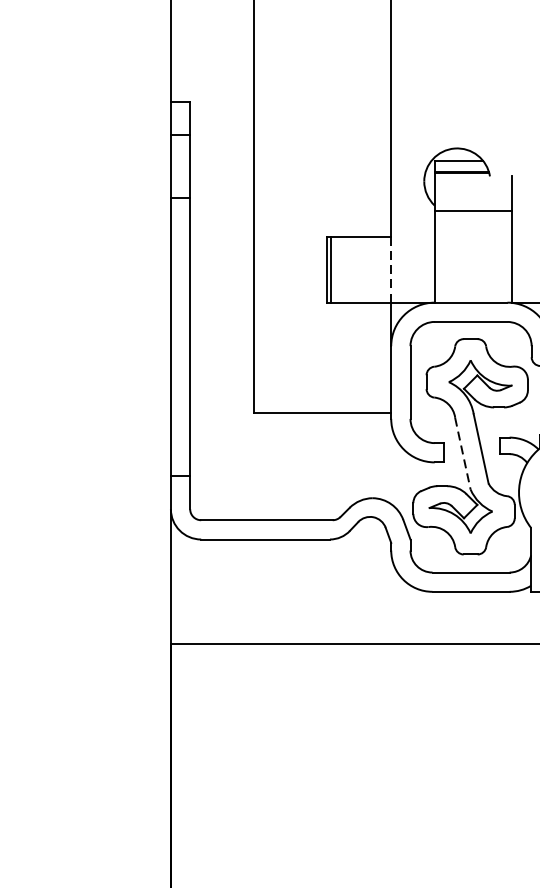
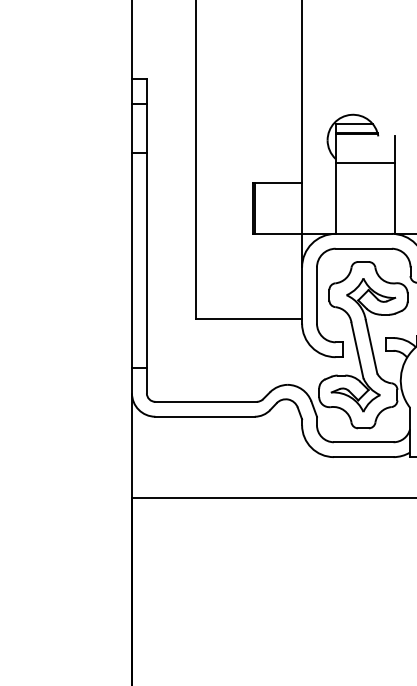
line: (391, 269) -> (302, 208), dashed -> solid
line: (462, 453) -> (357, 350), dashed -> solid

